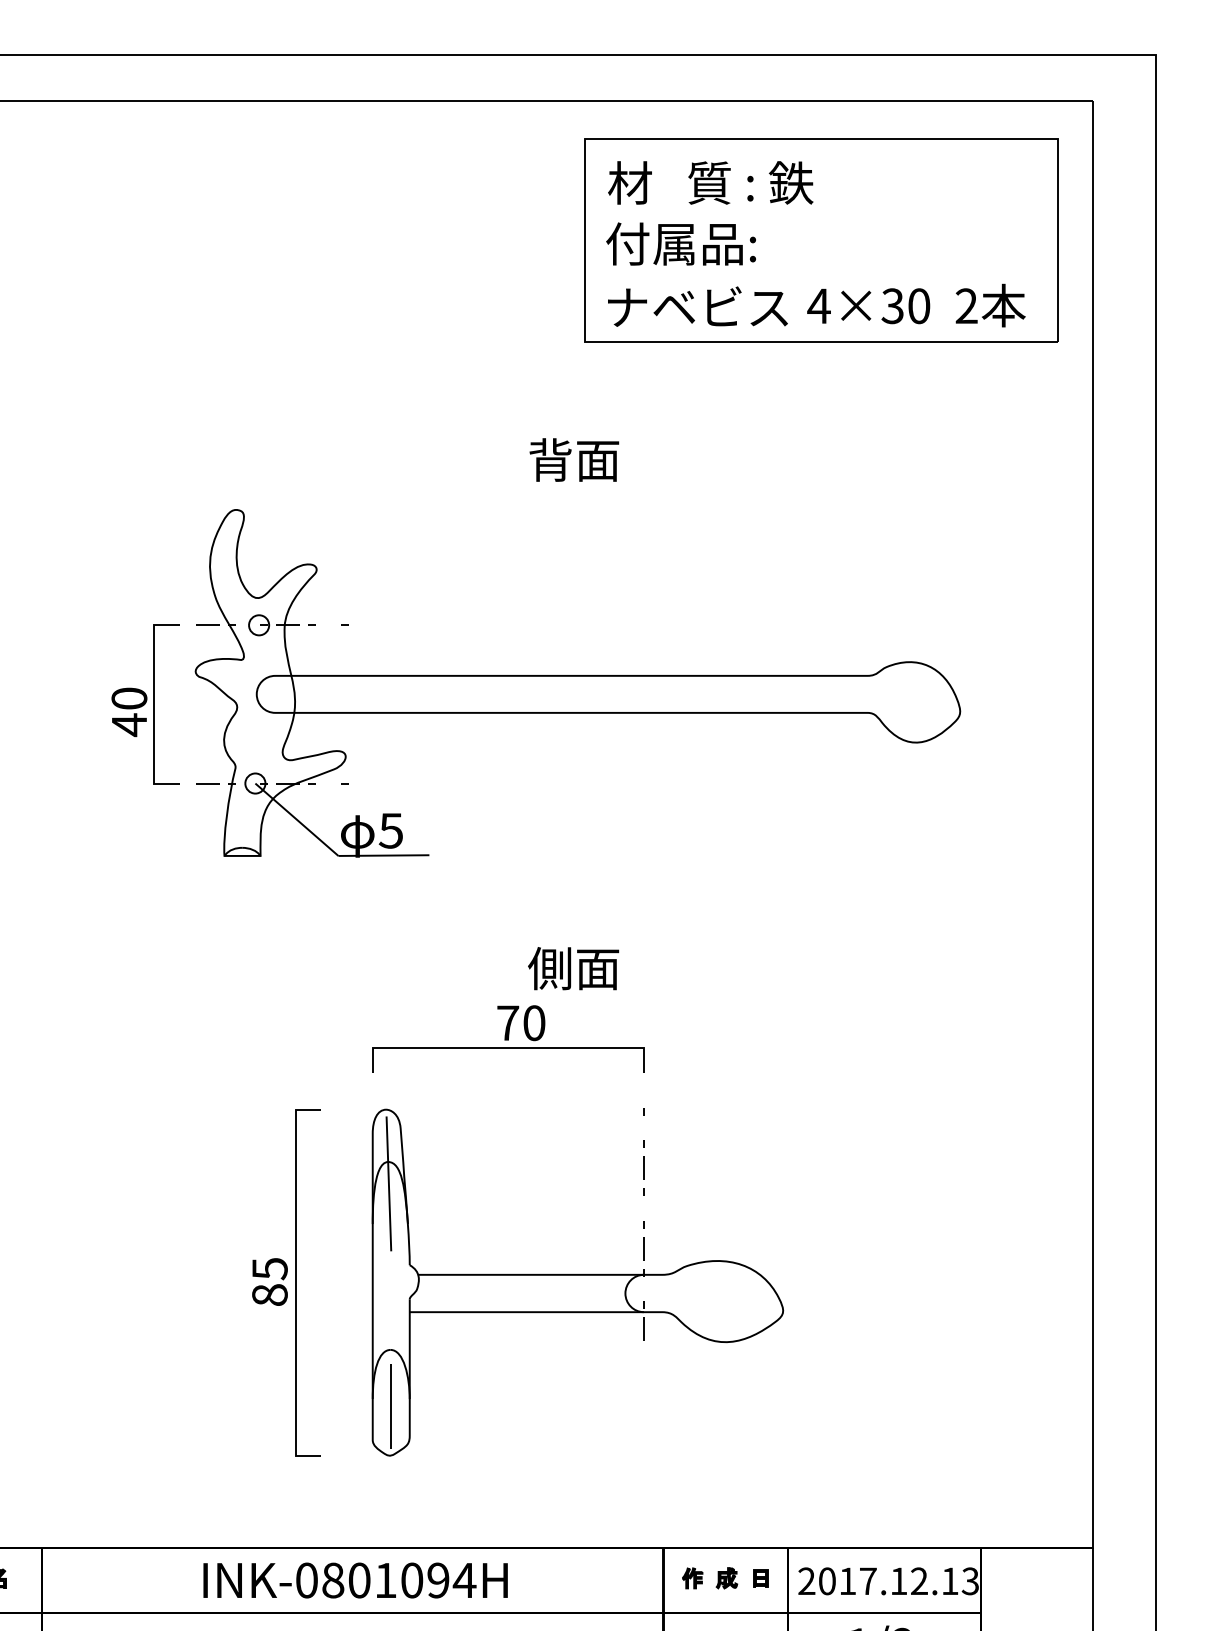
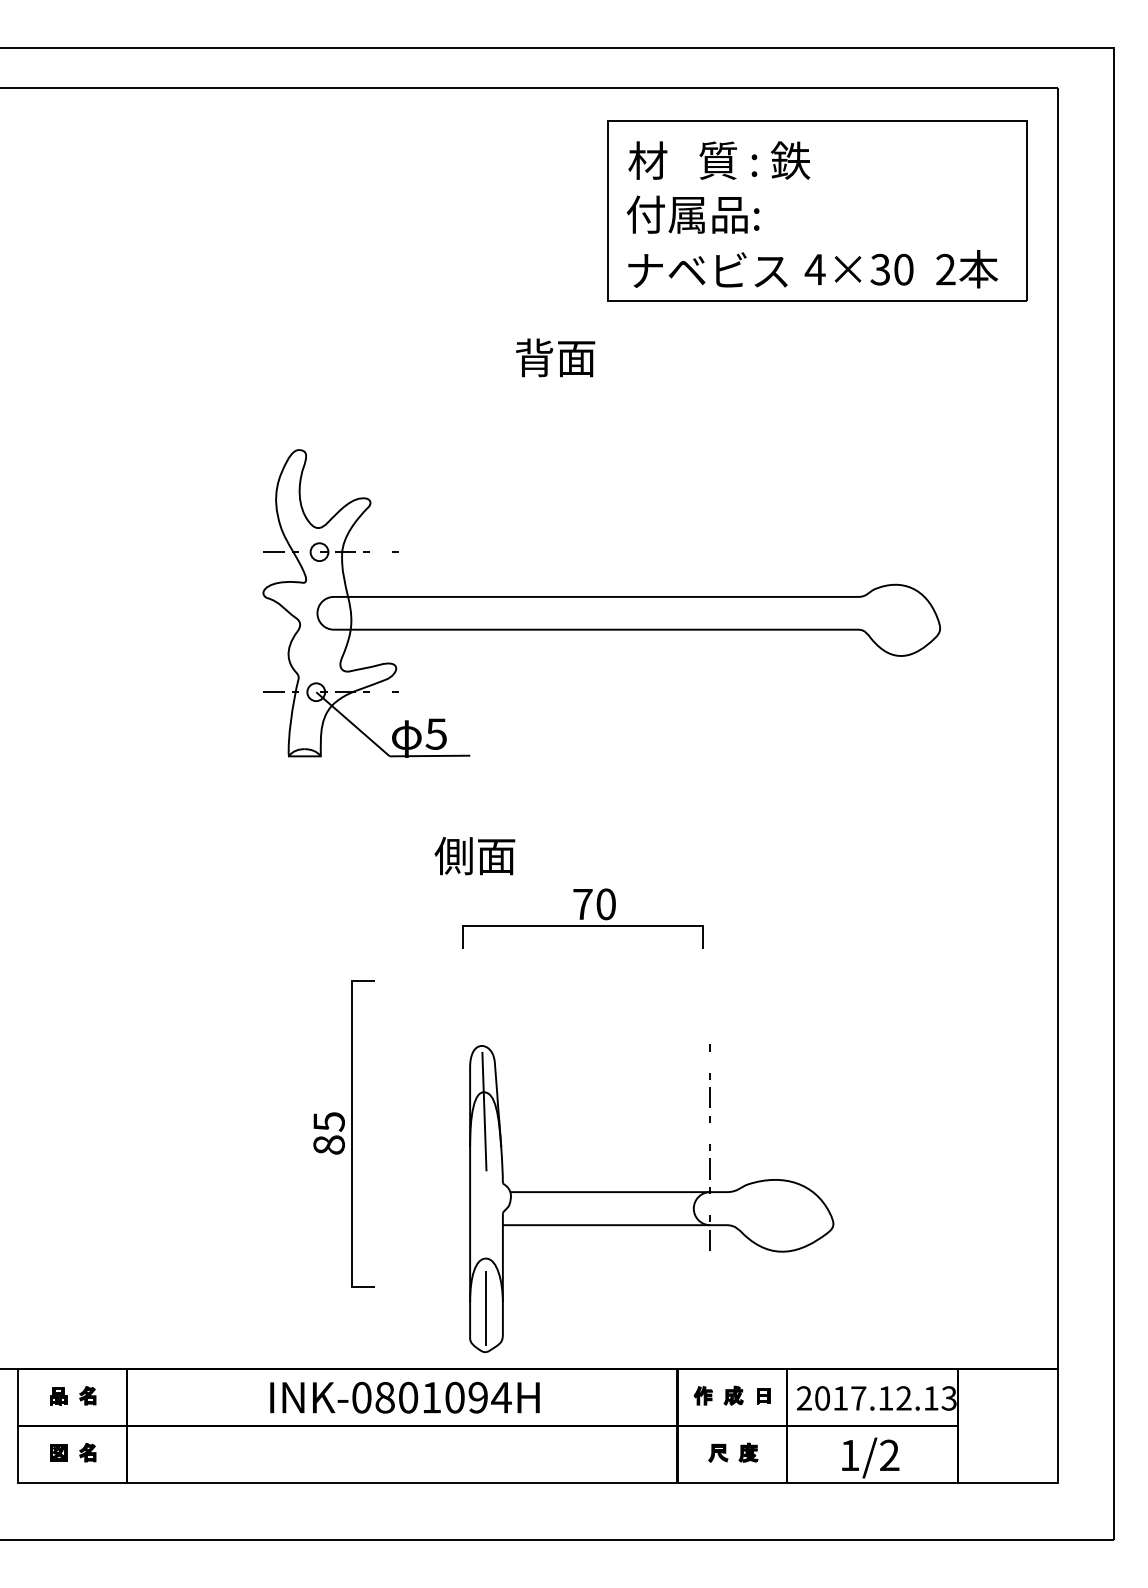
text: (574, 459) -> (555, 357), moved
part: (144, 703) -> (218, 621), removed
text: (573, 969) -> (474, 856), moved
part: (507, 1039) -> (582, 918), moved
part: (577, 1282) -> (651, 1198), moved

